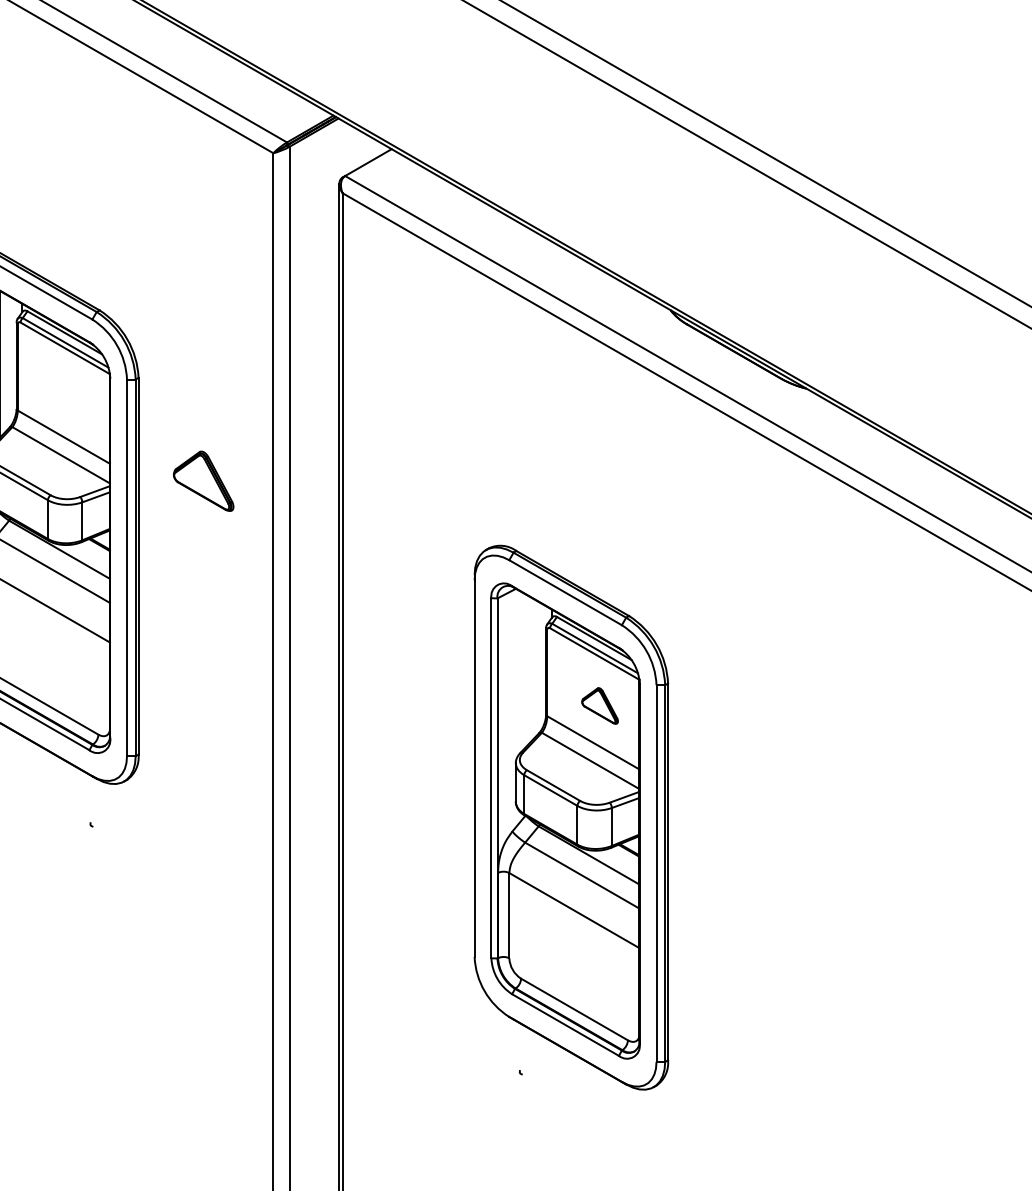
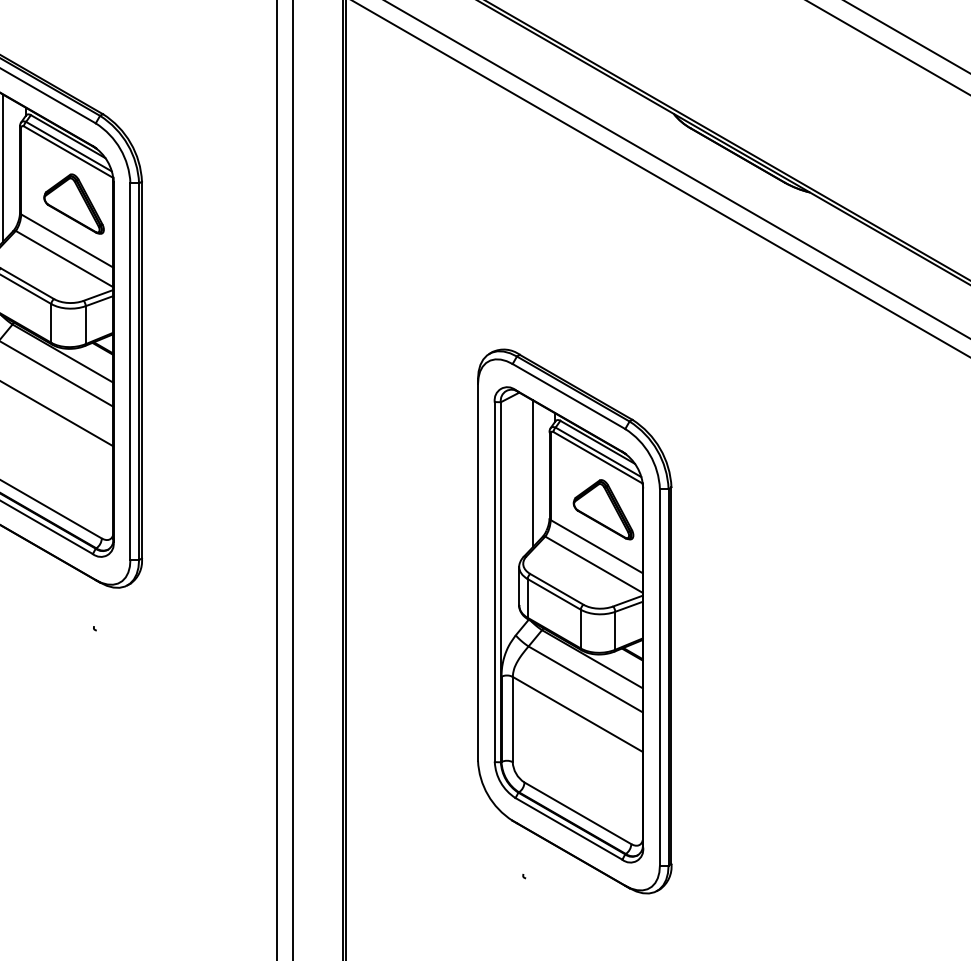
part: (203, 480) -> (73, 203), moved
line: (529, 669) -> (532, 473), added
part: (599, 705) -> (602, 509), size x1.67

